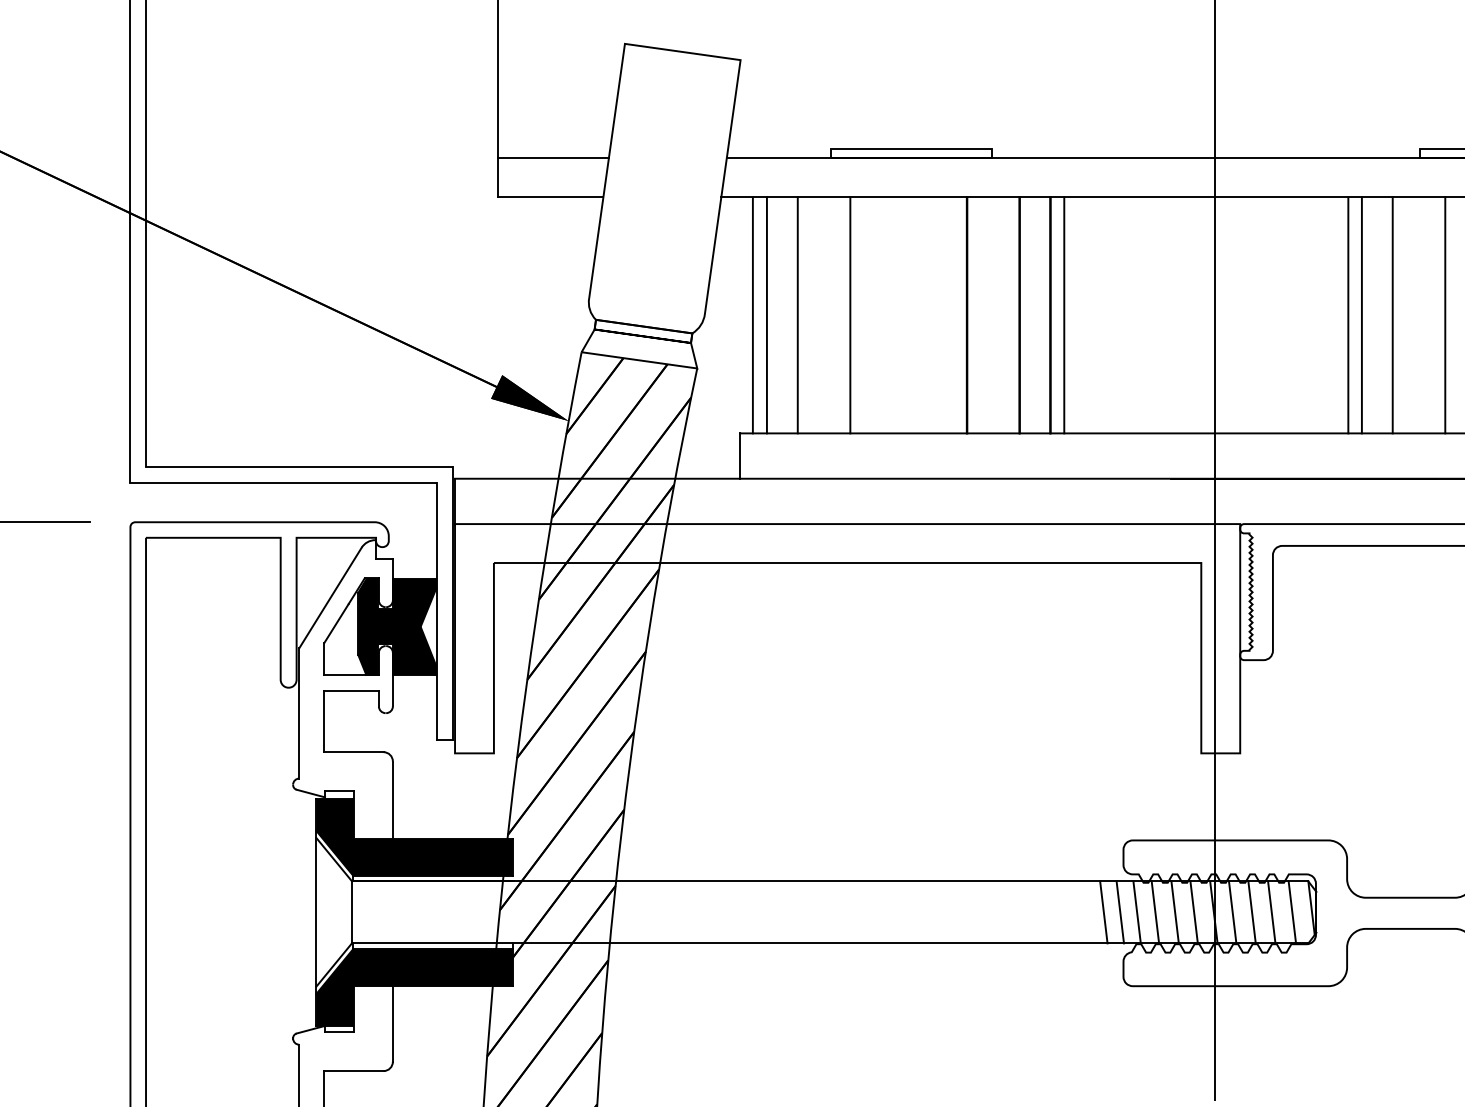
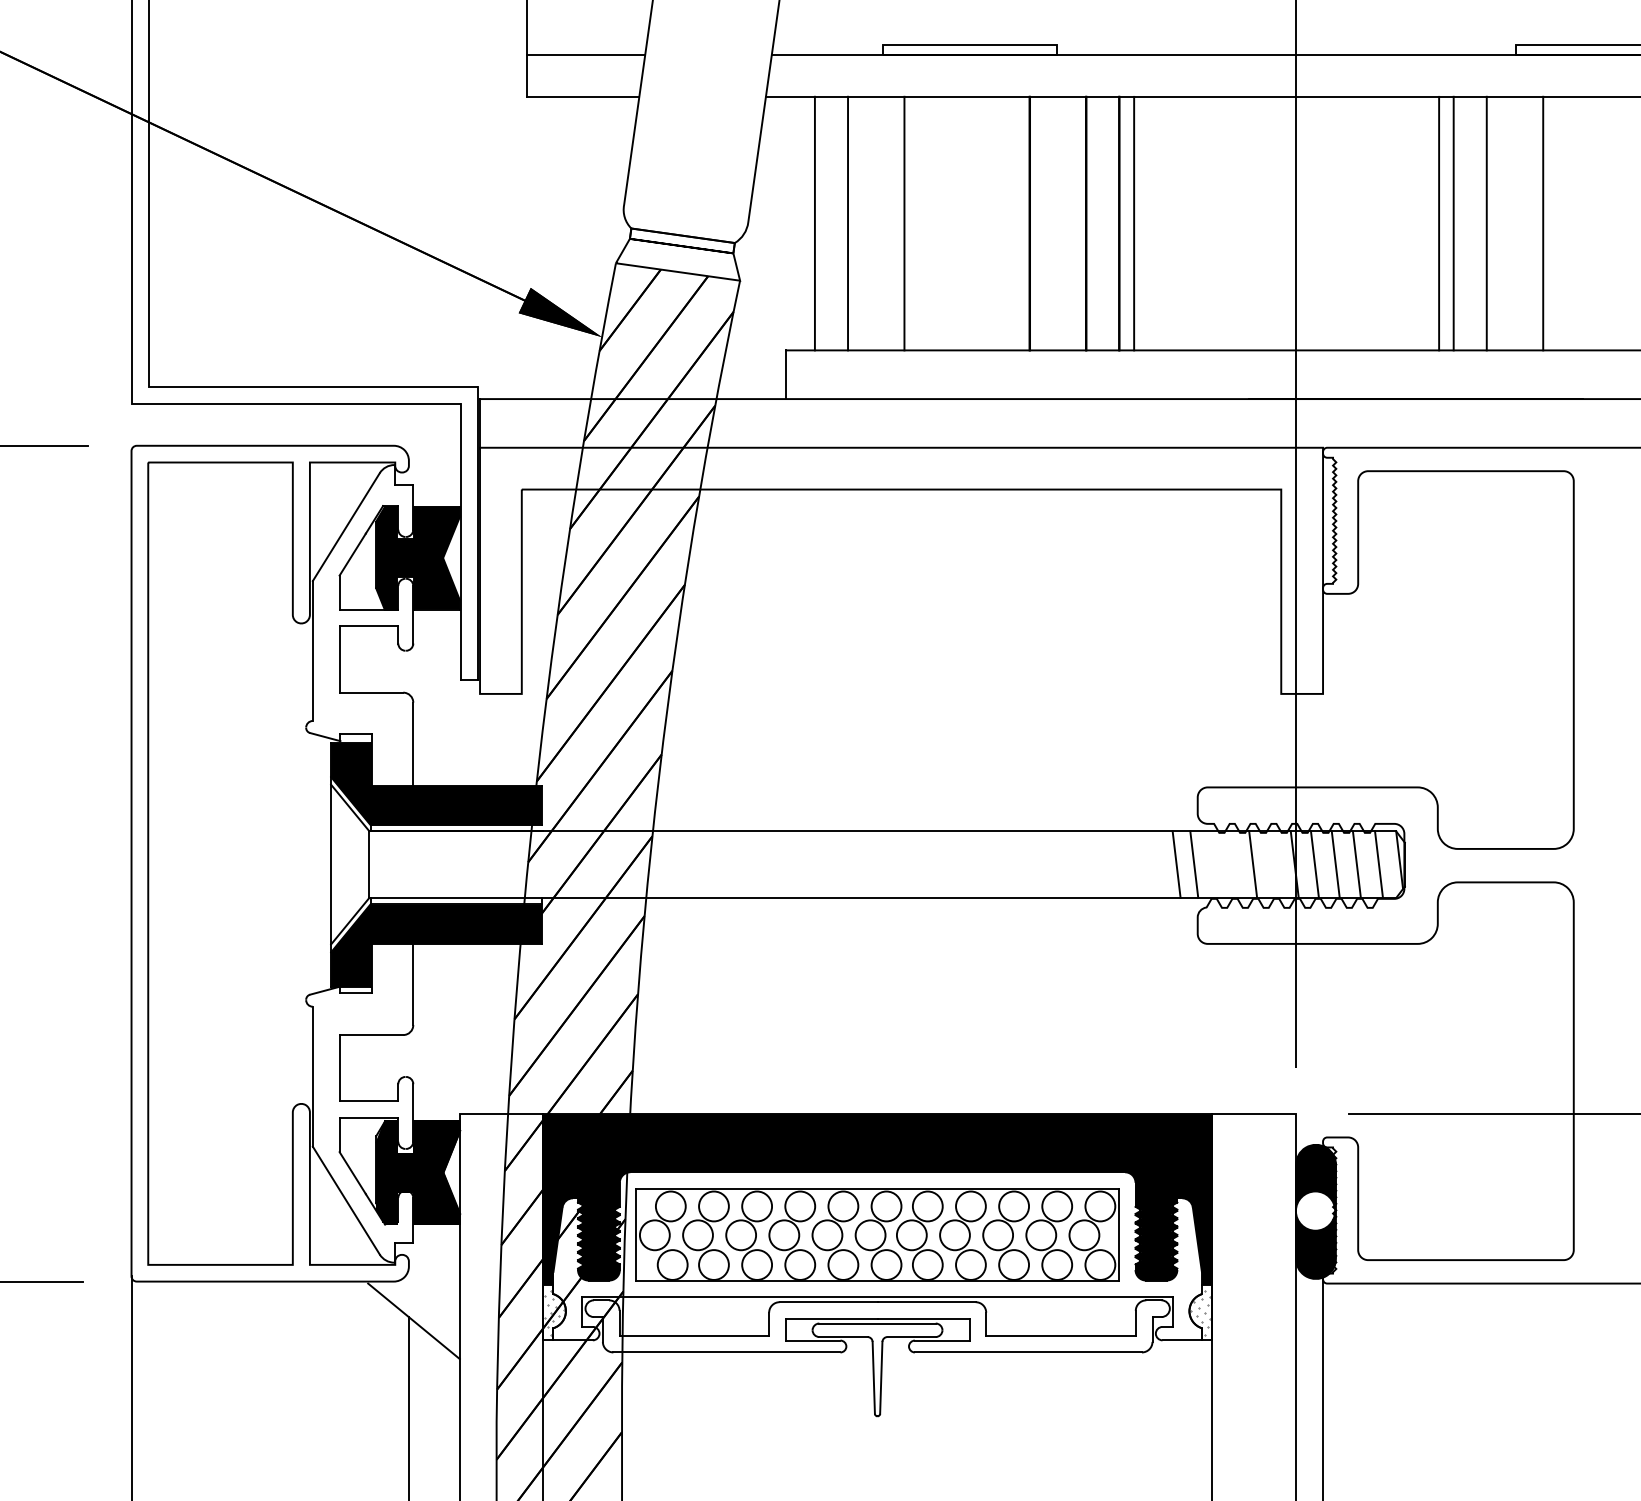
line: (752, 315) -> (799, 223), removed
line: (1137, 912) -> (1212, 864), removed
line: (1154, 912) -> (1231, 864), removed
line: (1194, 912) -> (1273, 864), removed

